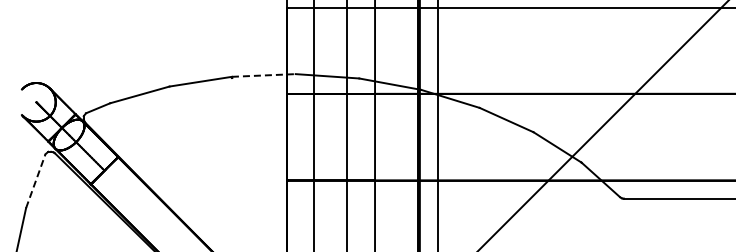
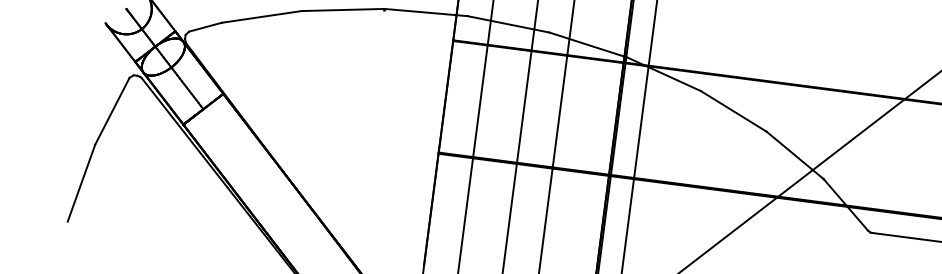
line: (263, 75) -> (425, 12), dashed -> solid
line: (35, 181) -> (111, 111), dashed -> solid

